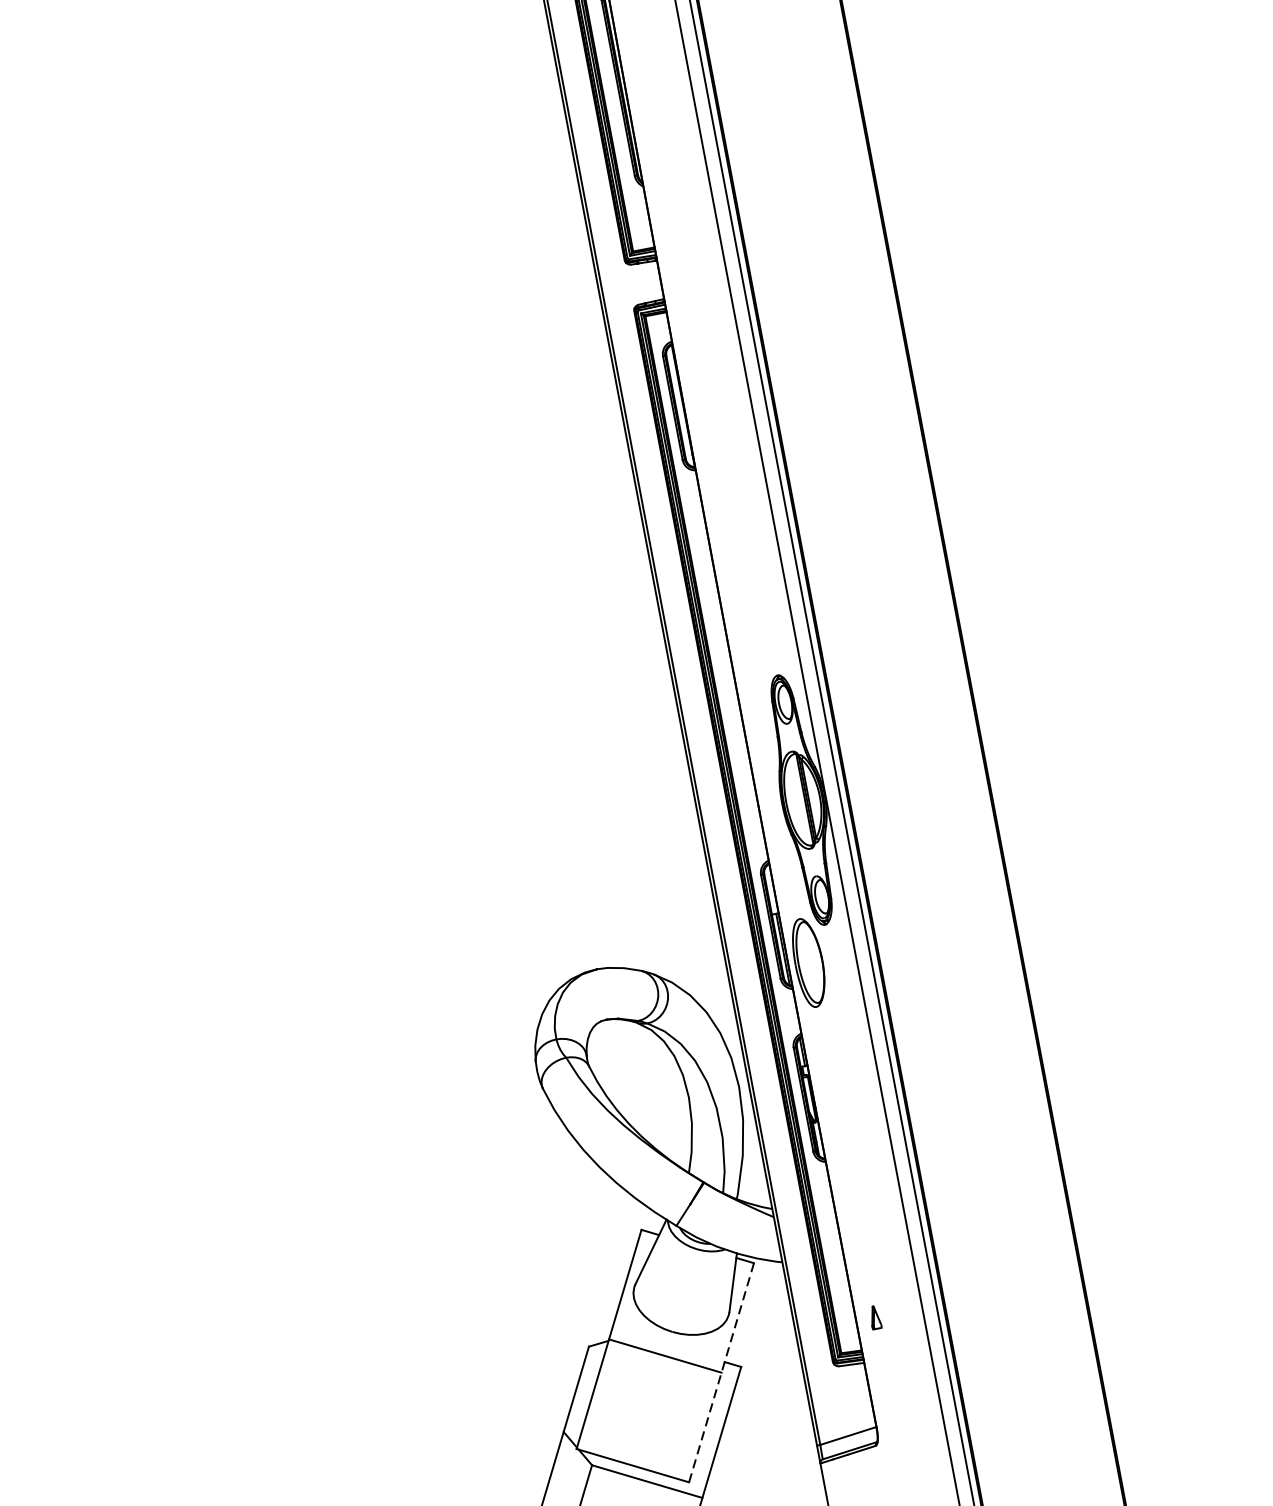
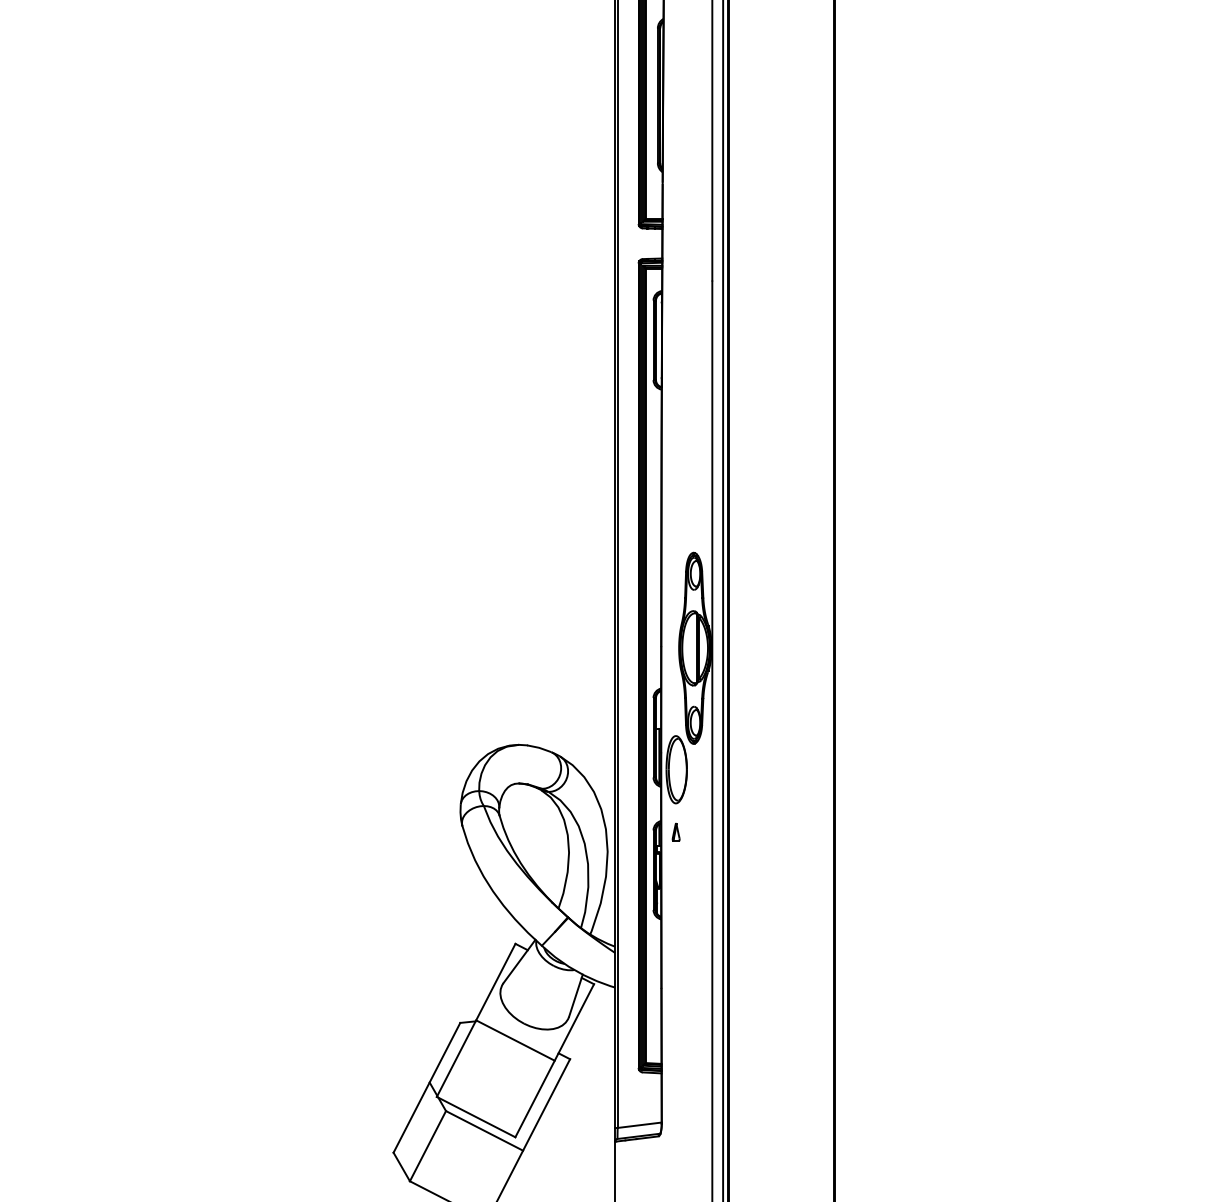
part: (874, 1316) -> (675, 831), moved
line: (721, 1372) -> (554, 1060), dashed -> solid

